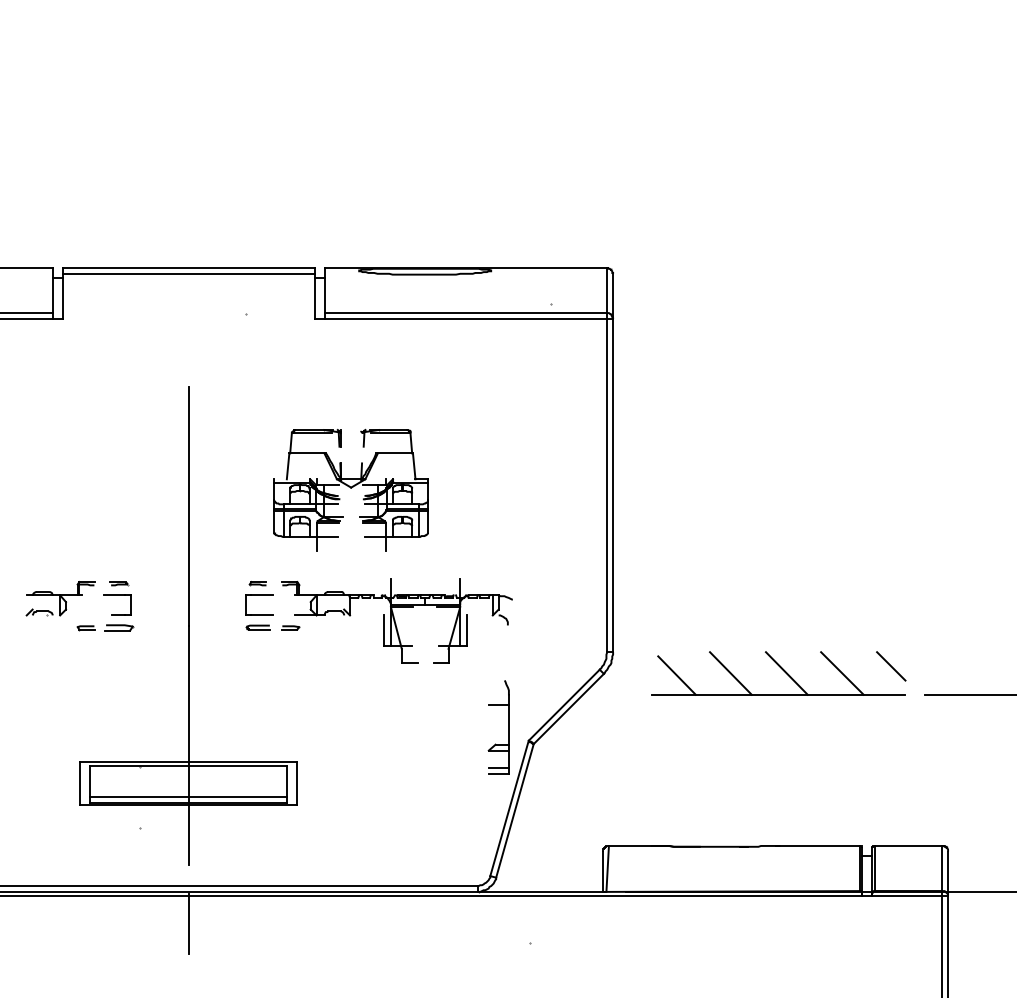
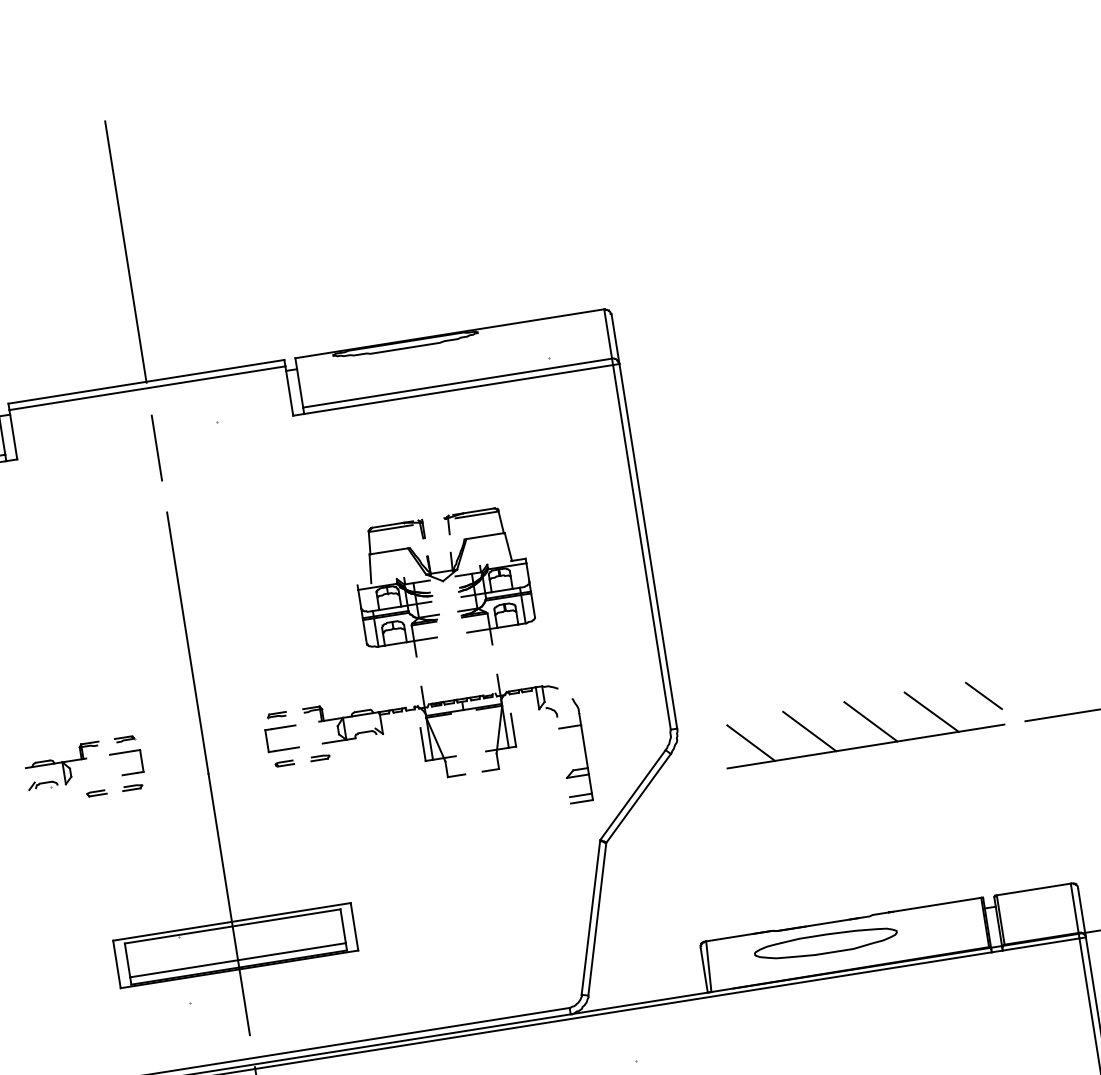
line: (188, 148) -> (125, 251), added
line: (188, 328) -> (156, 448), added
part: (350, 489) -> (442, 583), moved
part: (119, 627) -> (132, 787), size x0.62
part: (257, 627) -> (283, 763), size x0.71
part: (508, 727) -> (584, 749), moved
part: (715, 864) -> (826, 943), added

